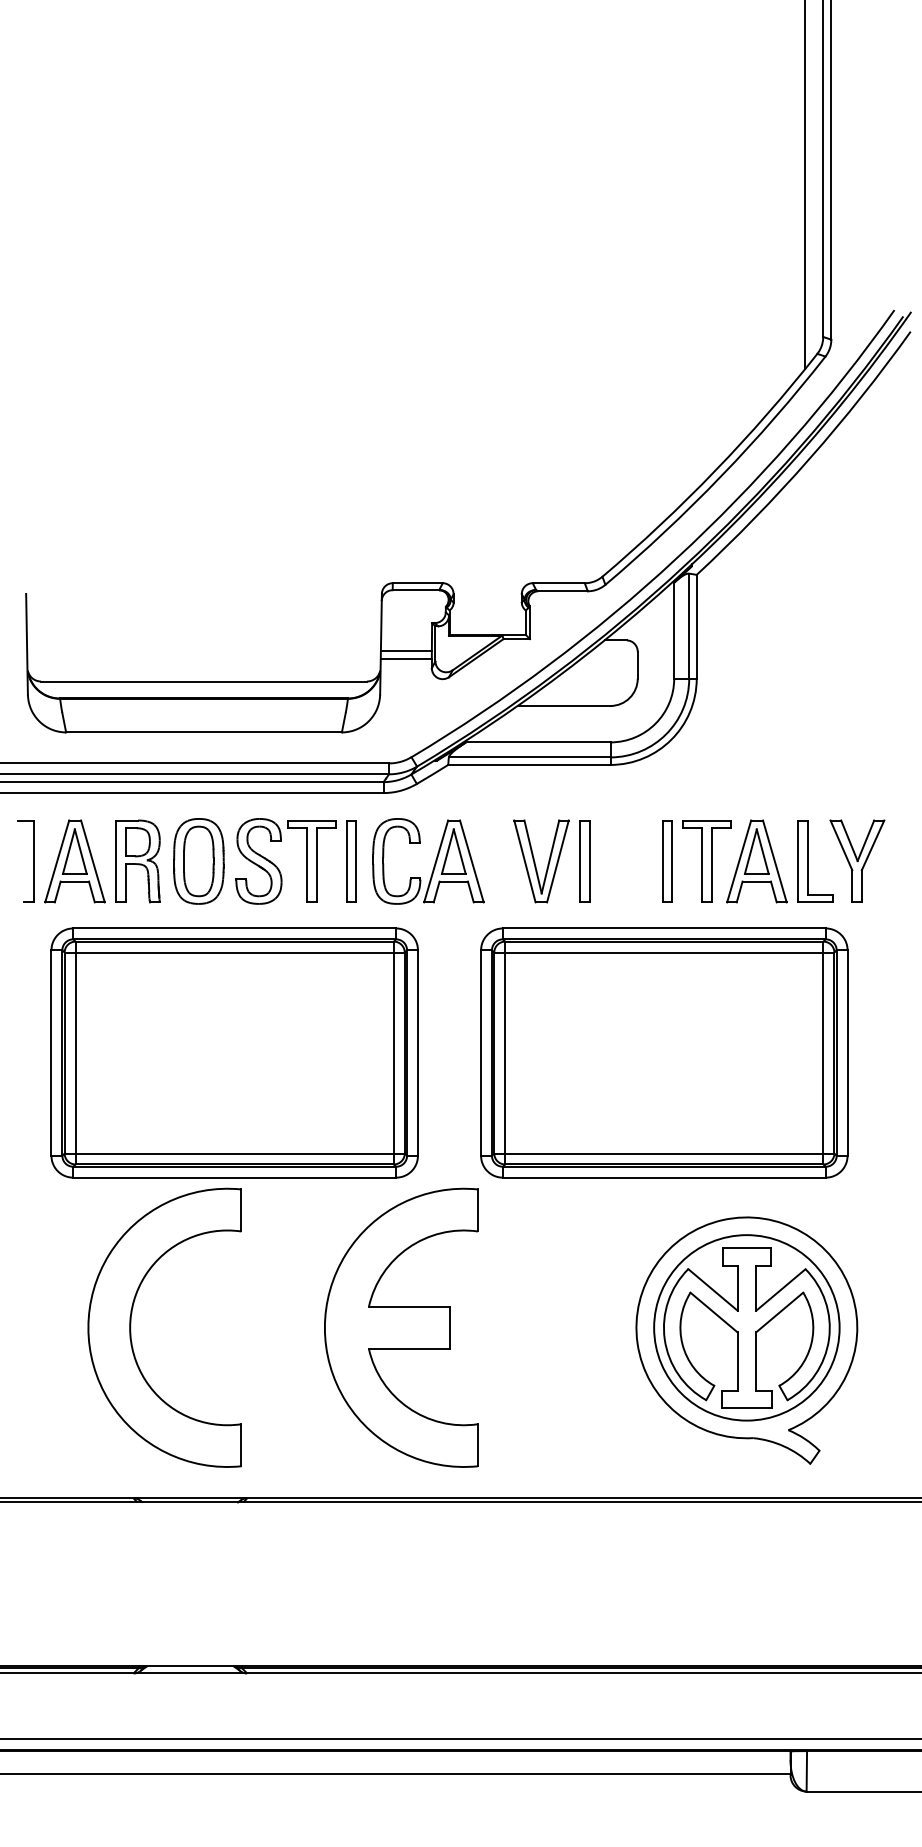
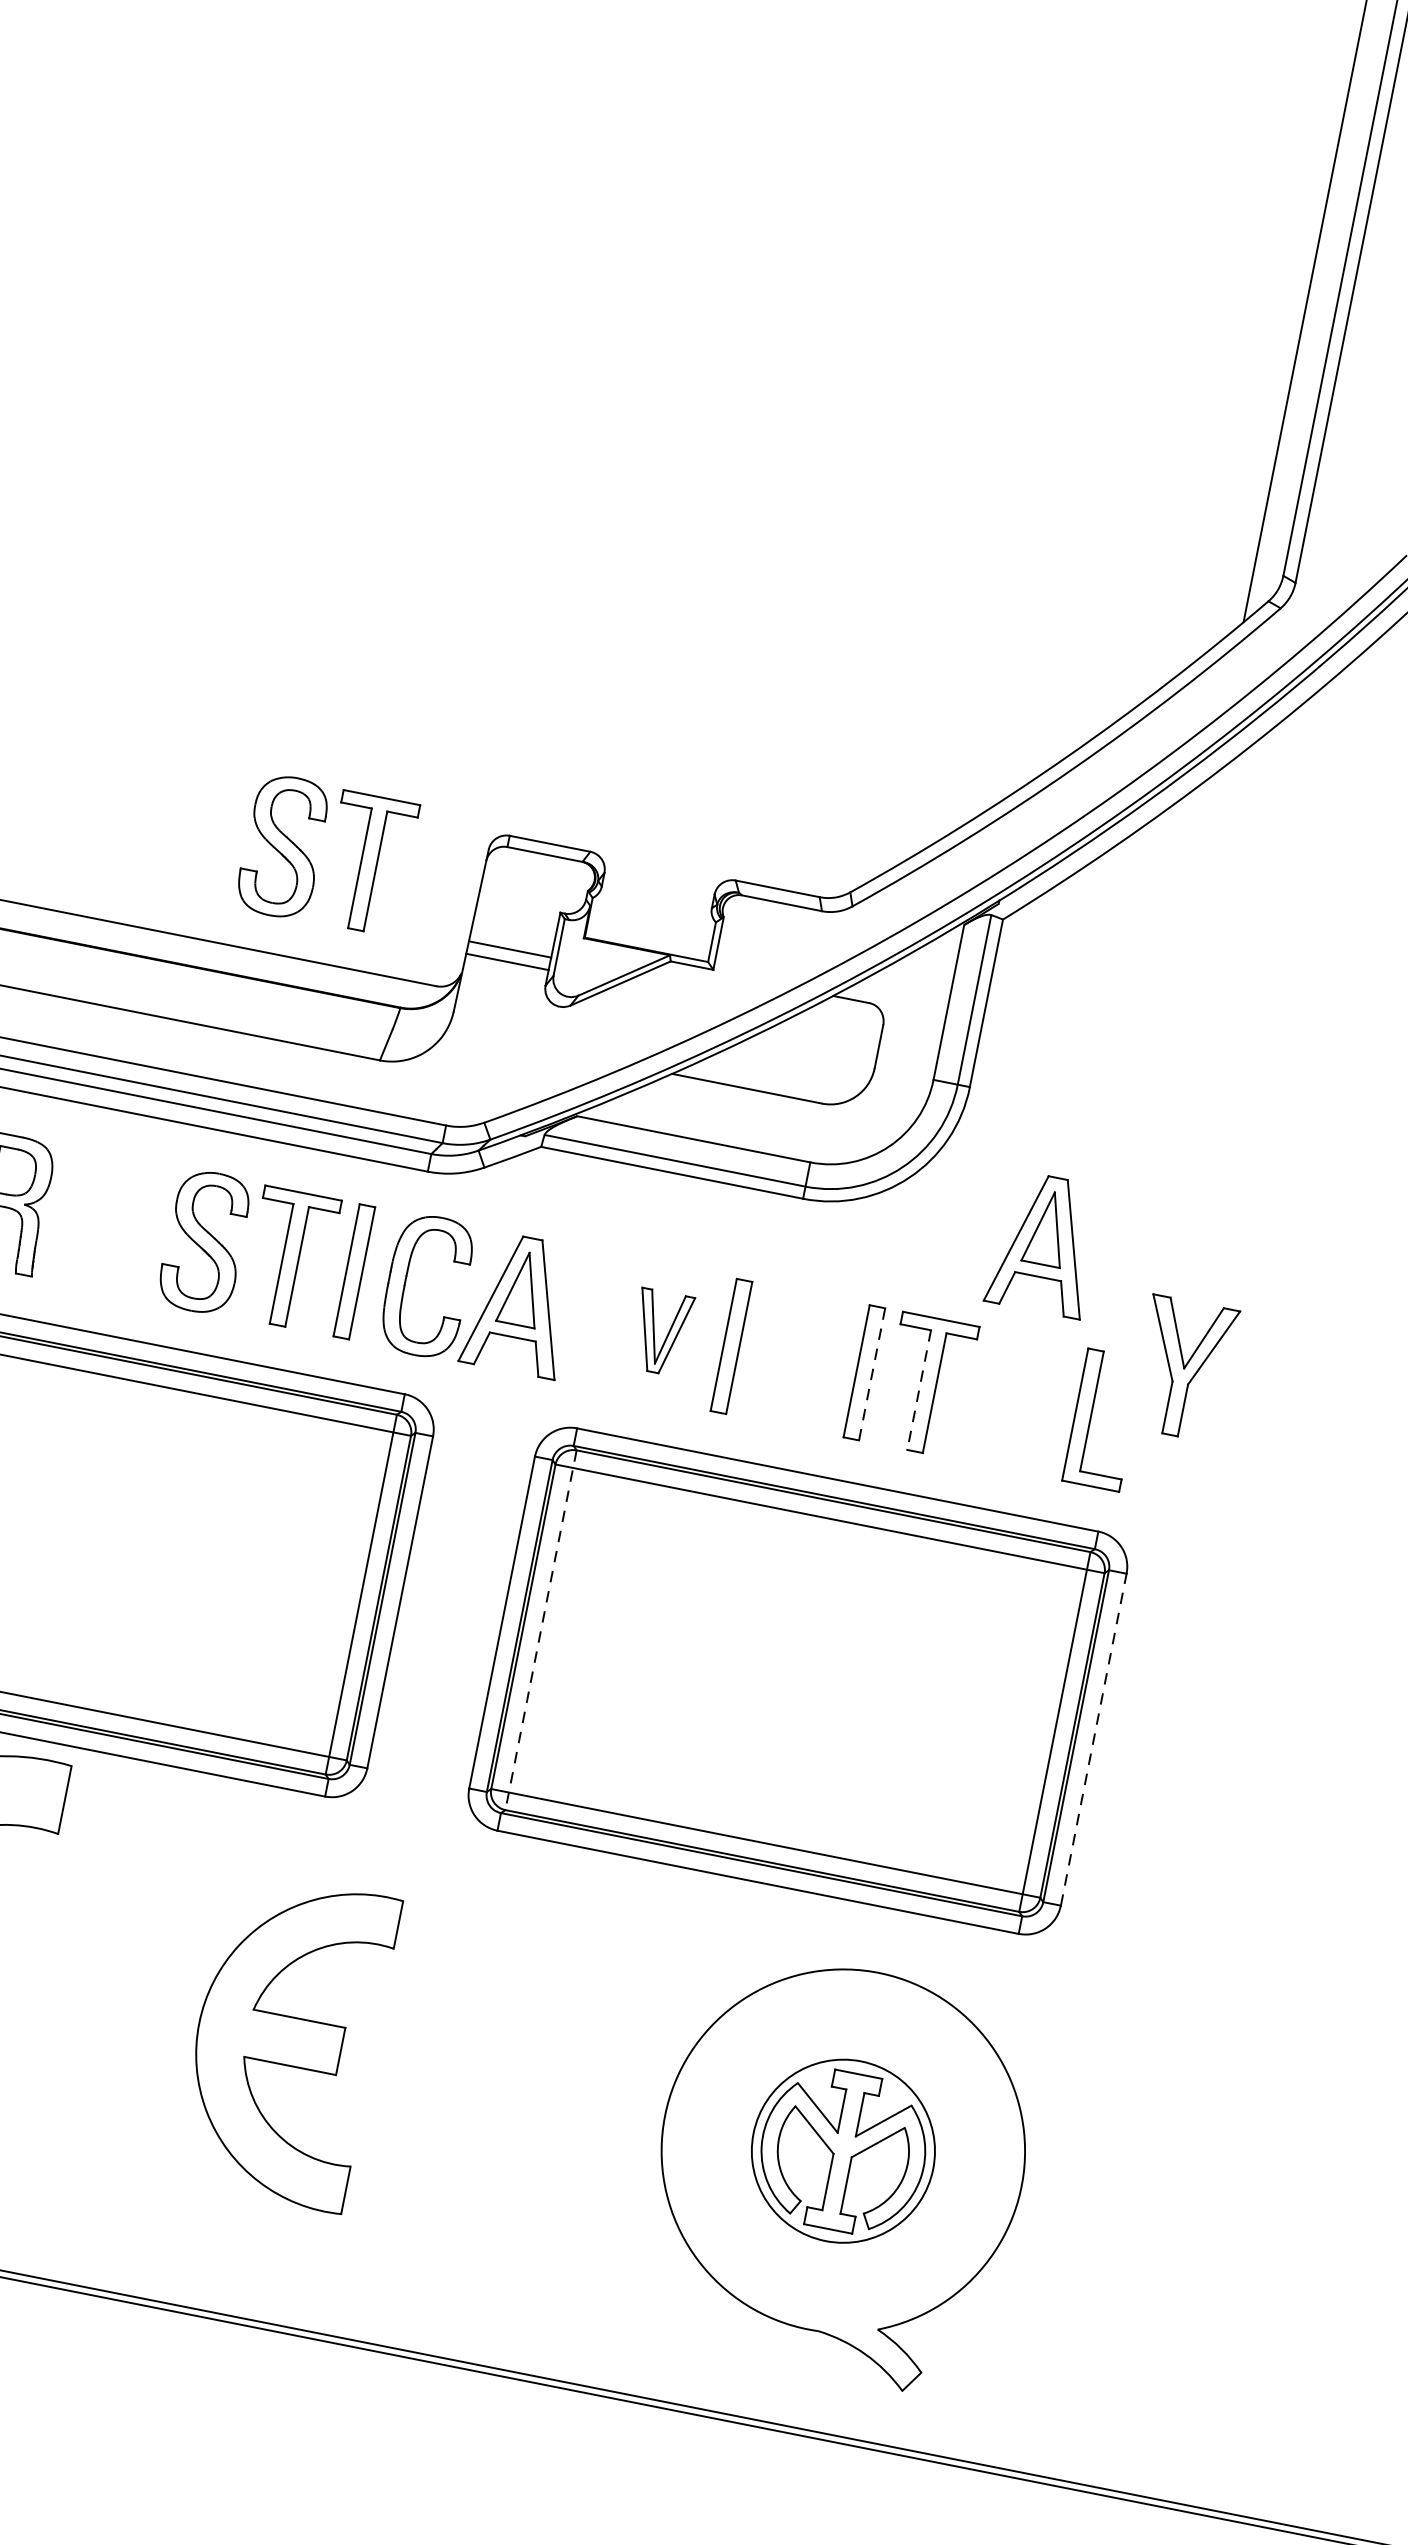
part: (278, 622) -> (312, 862), added
part: (857, 860) -> (1184, 1367), moved
part: (198, 861) -> (107, 1222), removed
part: (541, 861) -> (660, 1332), size x0.6
line: (672, 861) -> (872, 1374), solid -> dashed
part: (756, 861) -> (1044, 1244), moved
line: (702, 865) -> (919, 1390), solid -> dashed
line: (505, 1053) -> (541, 1631), solid -> dashed
line: (847, 1053) -> (1093, 1740), solid -> dashed
part: (401, 1327) -> (285, 2040), size x0.7
part: (746, 1327) -> (842, 2150), size x0.6

